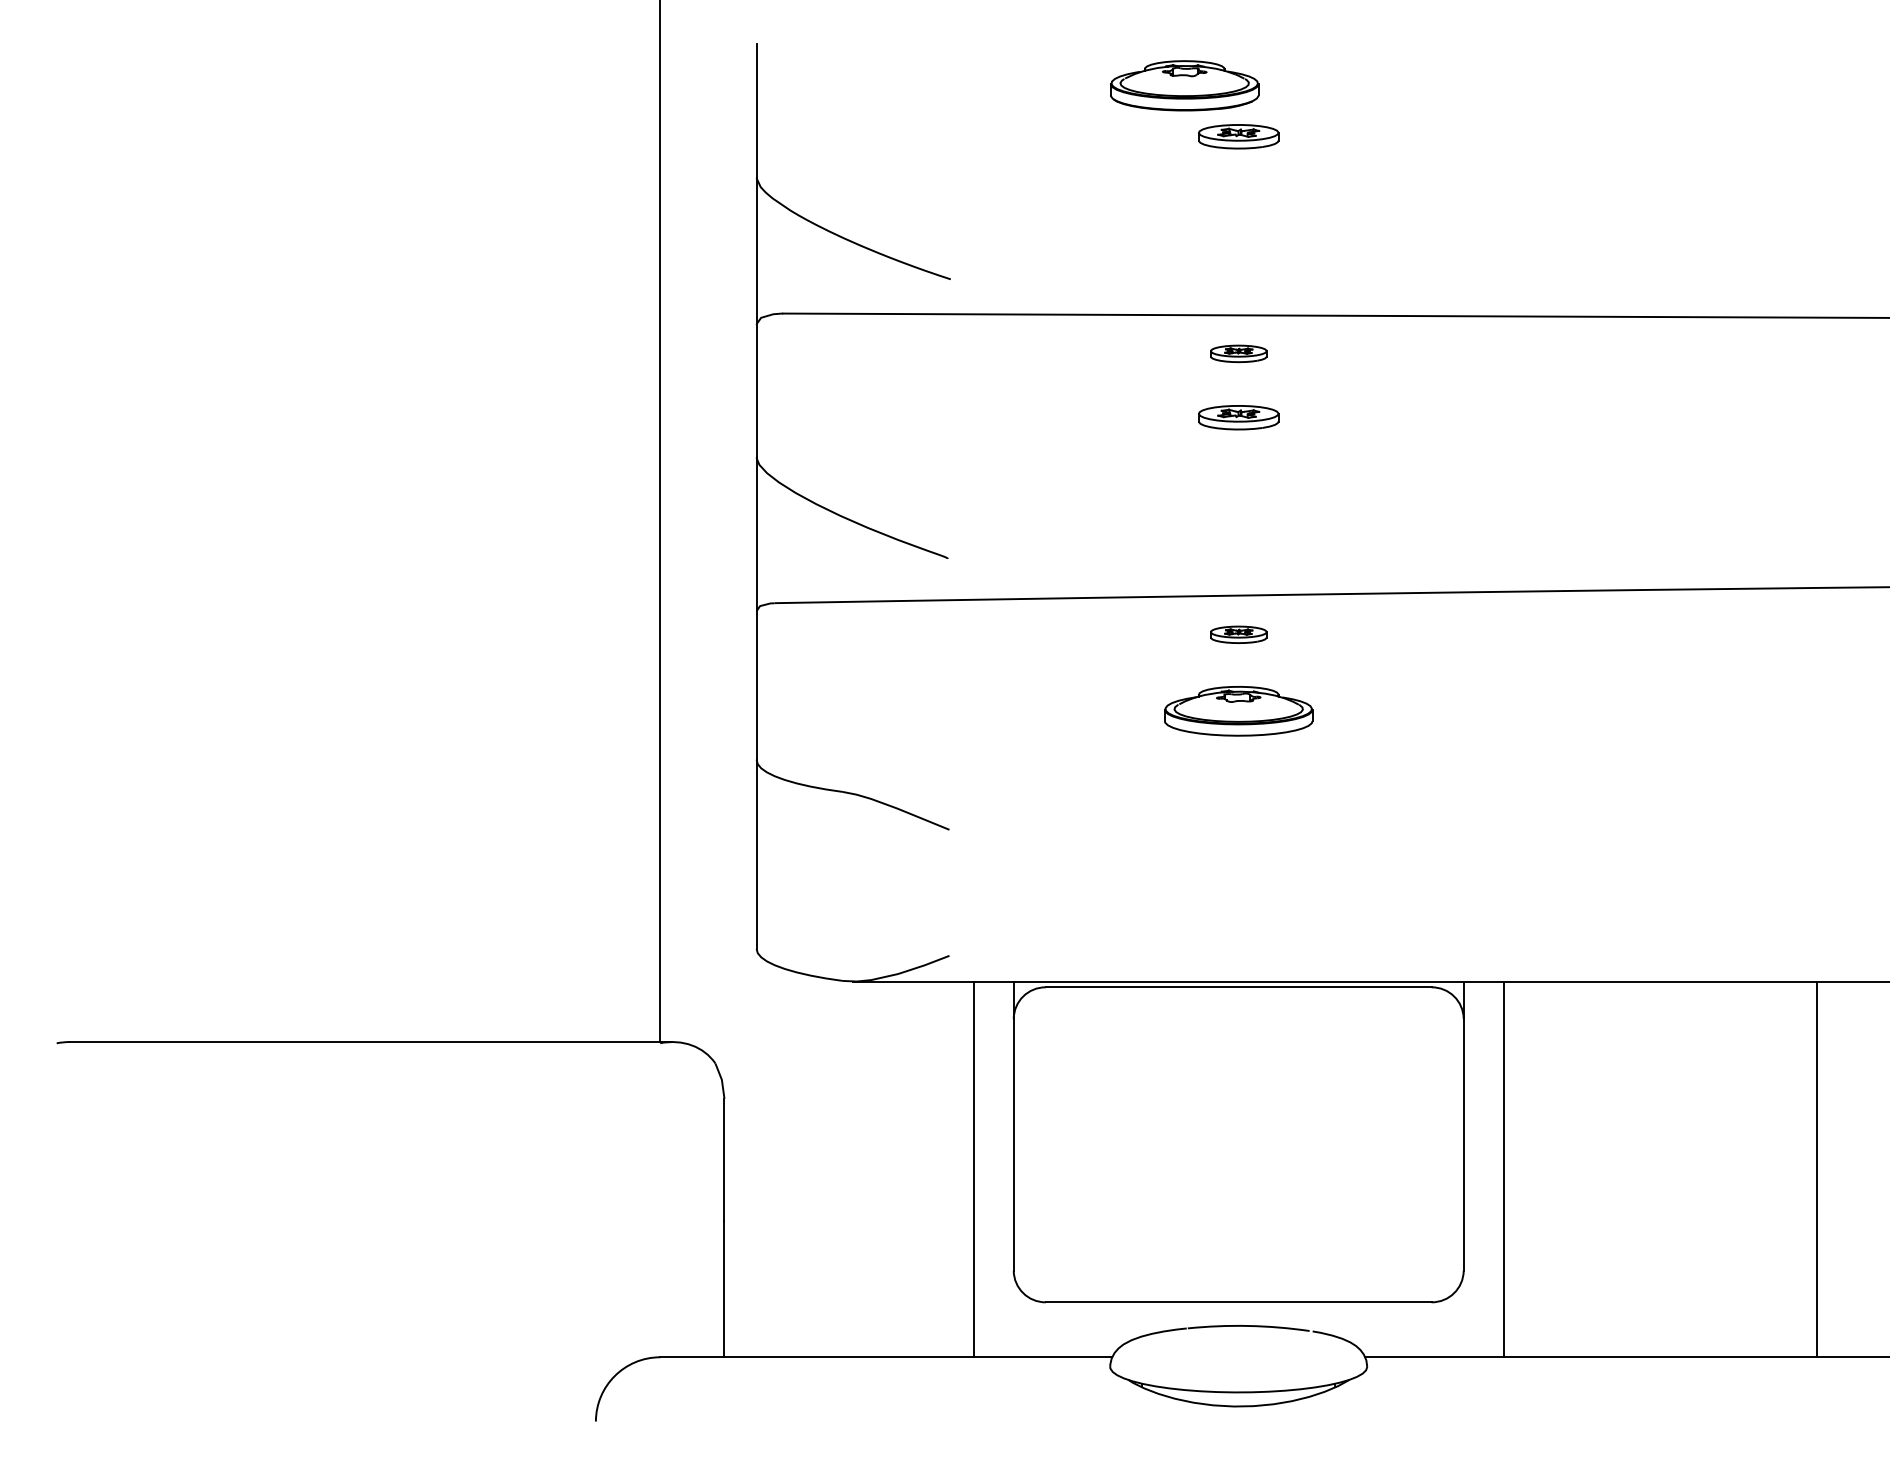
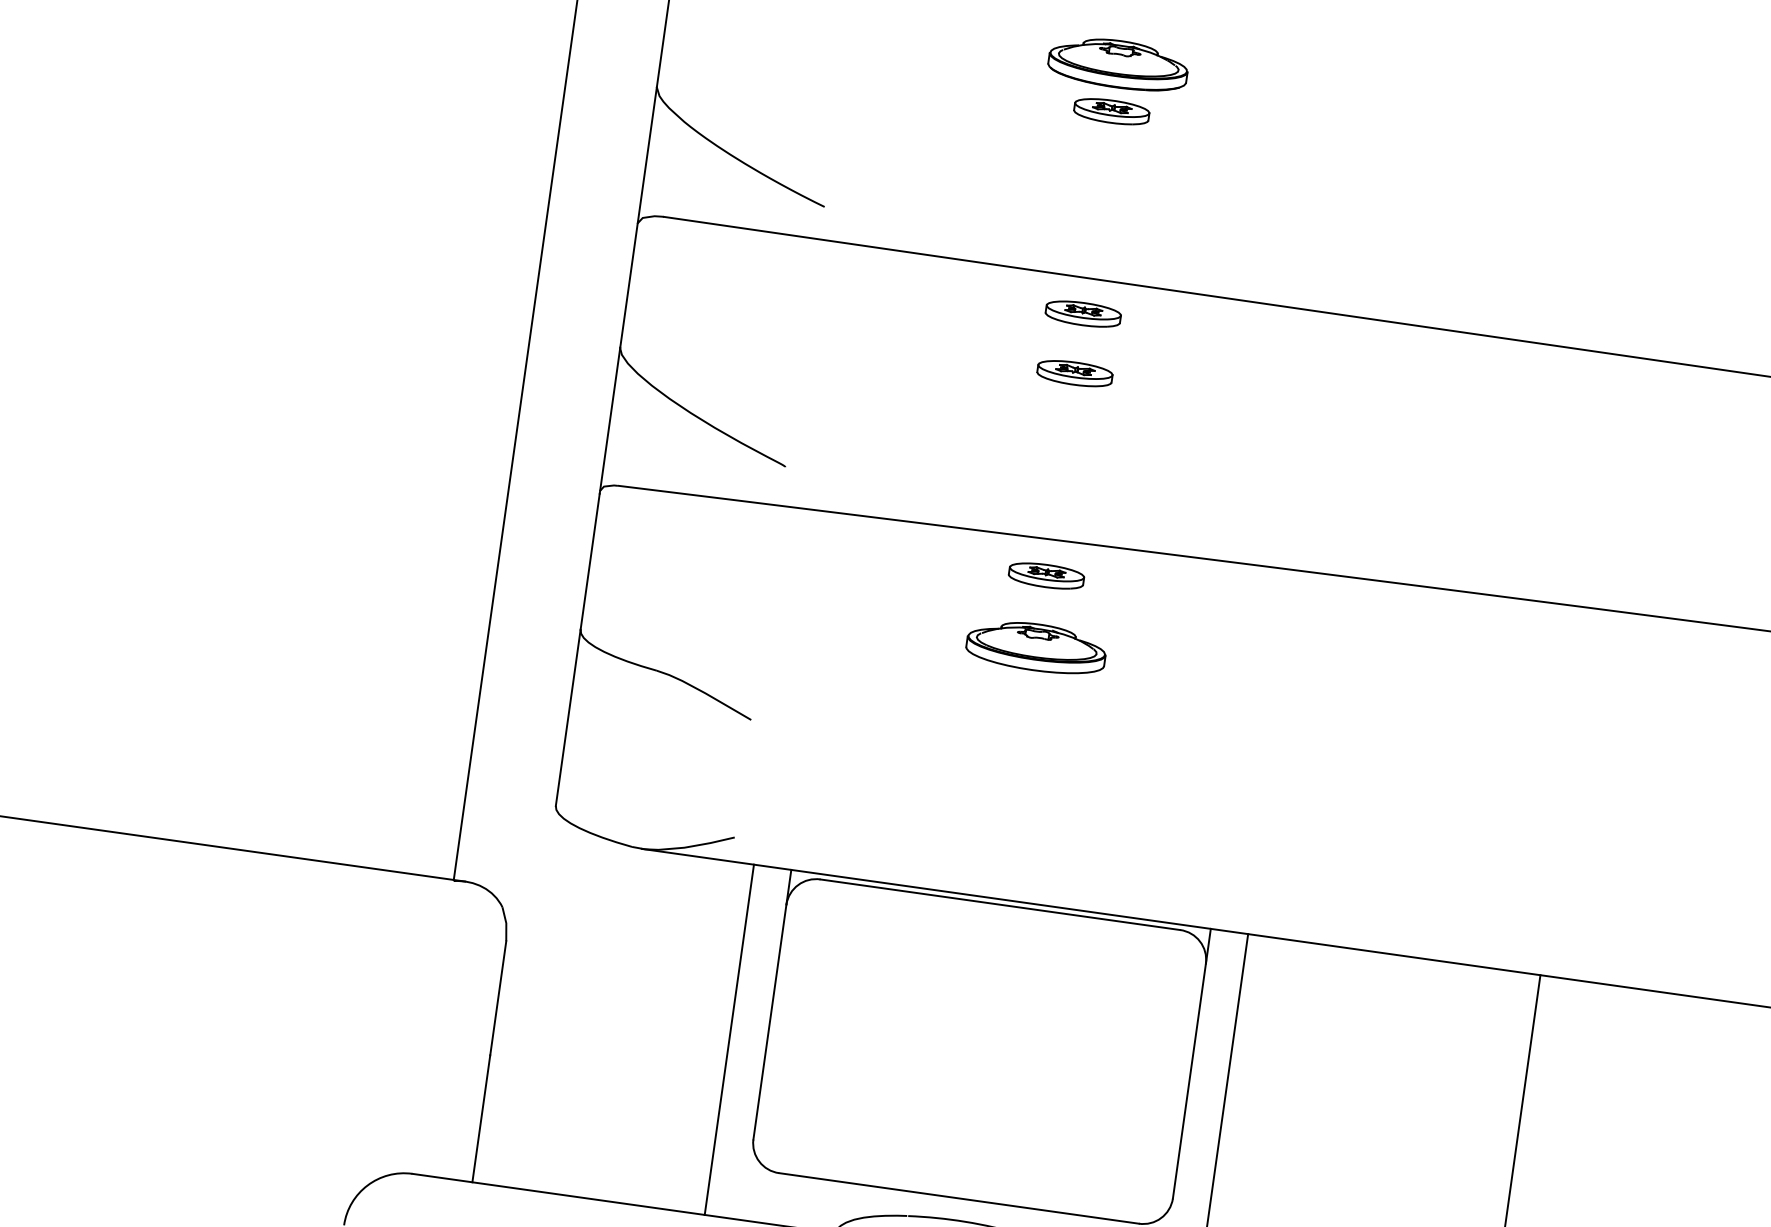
part: (1184, 85) -> (1118, 63), moved
part: (1238, 353) -> (1083, 313), size x1.43
part: (1238, 634) -> (1046, 575), size x1.43

